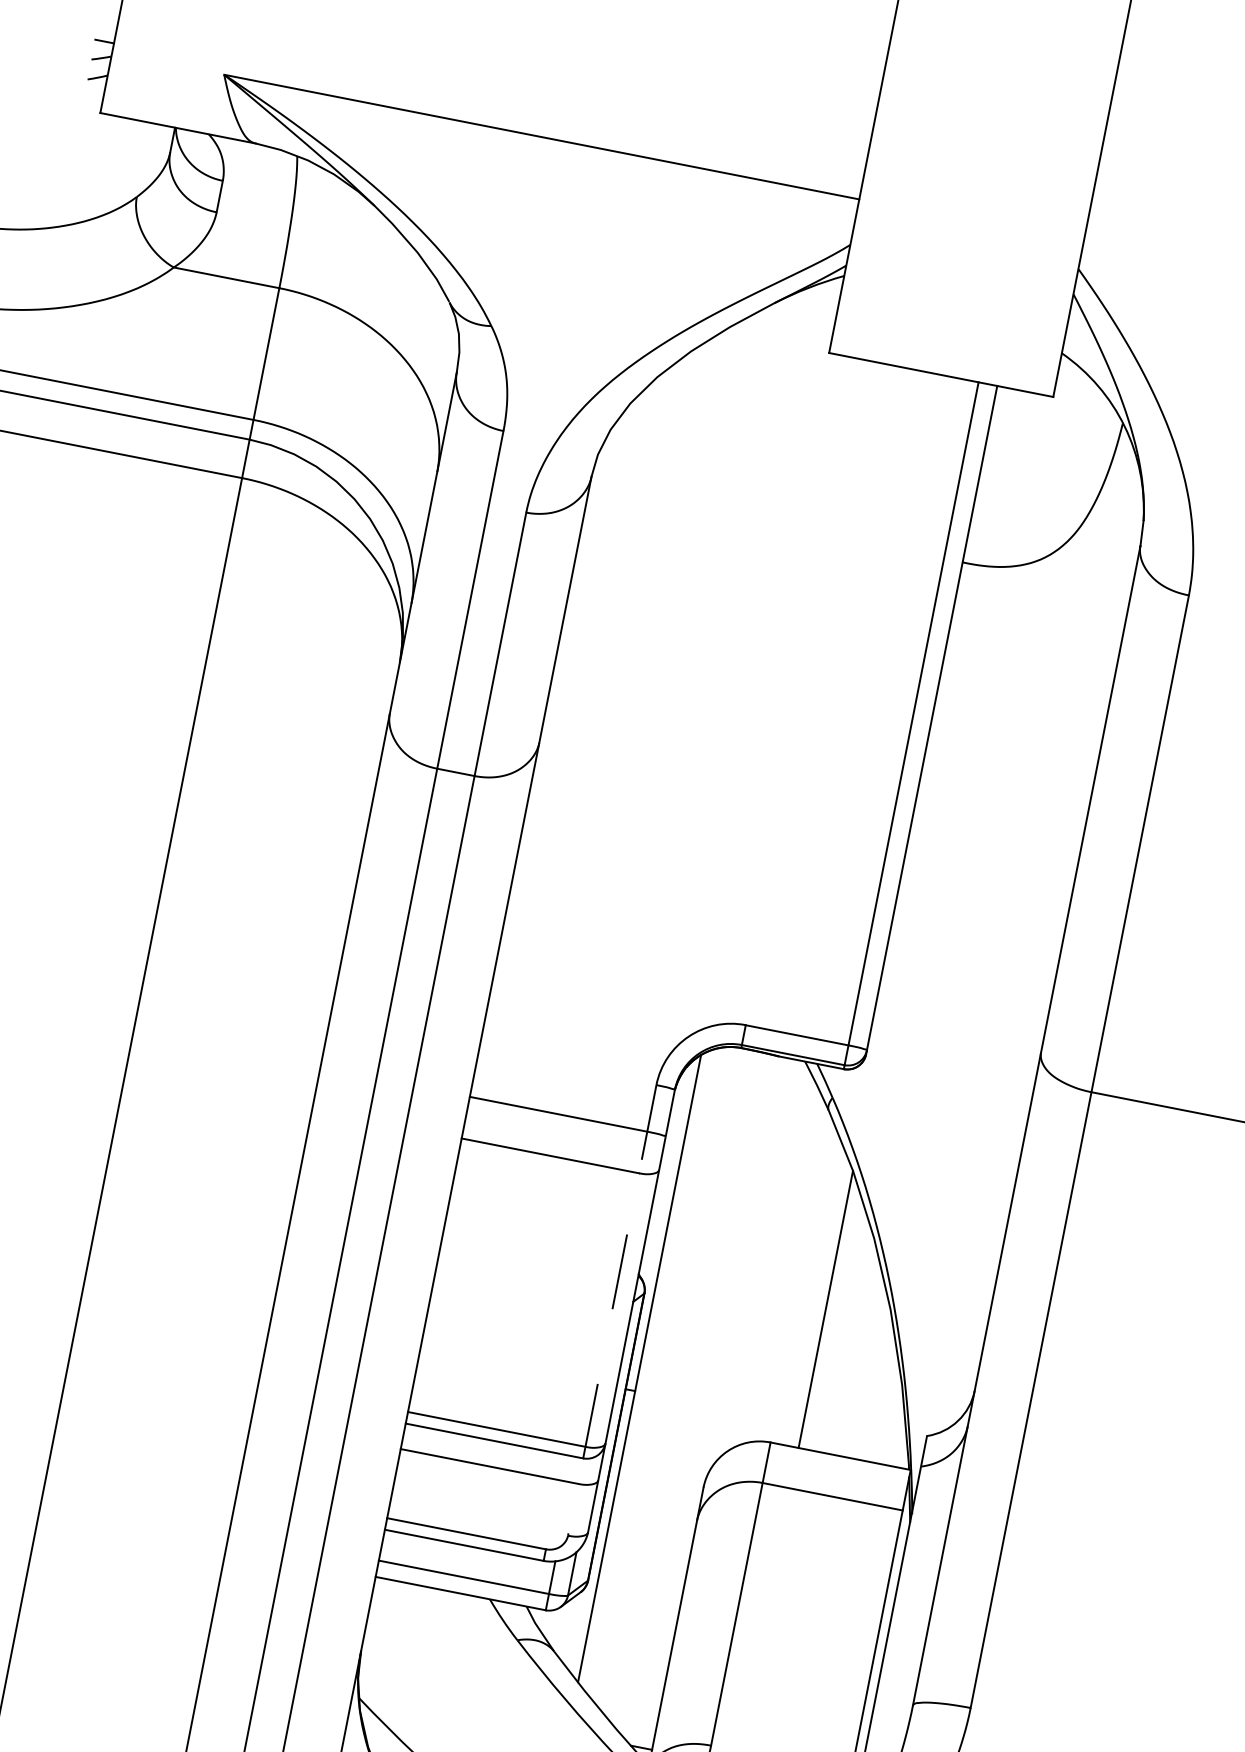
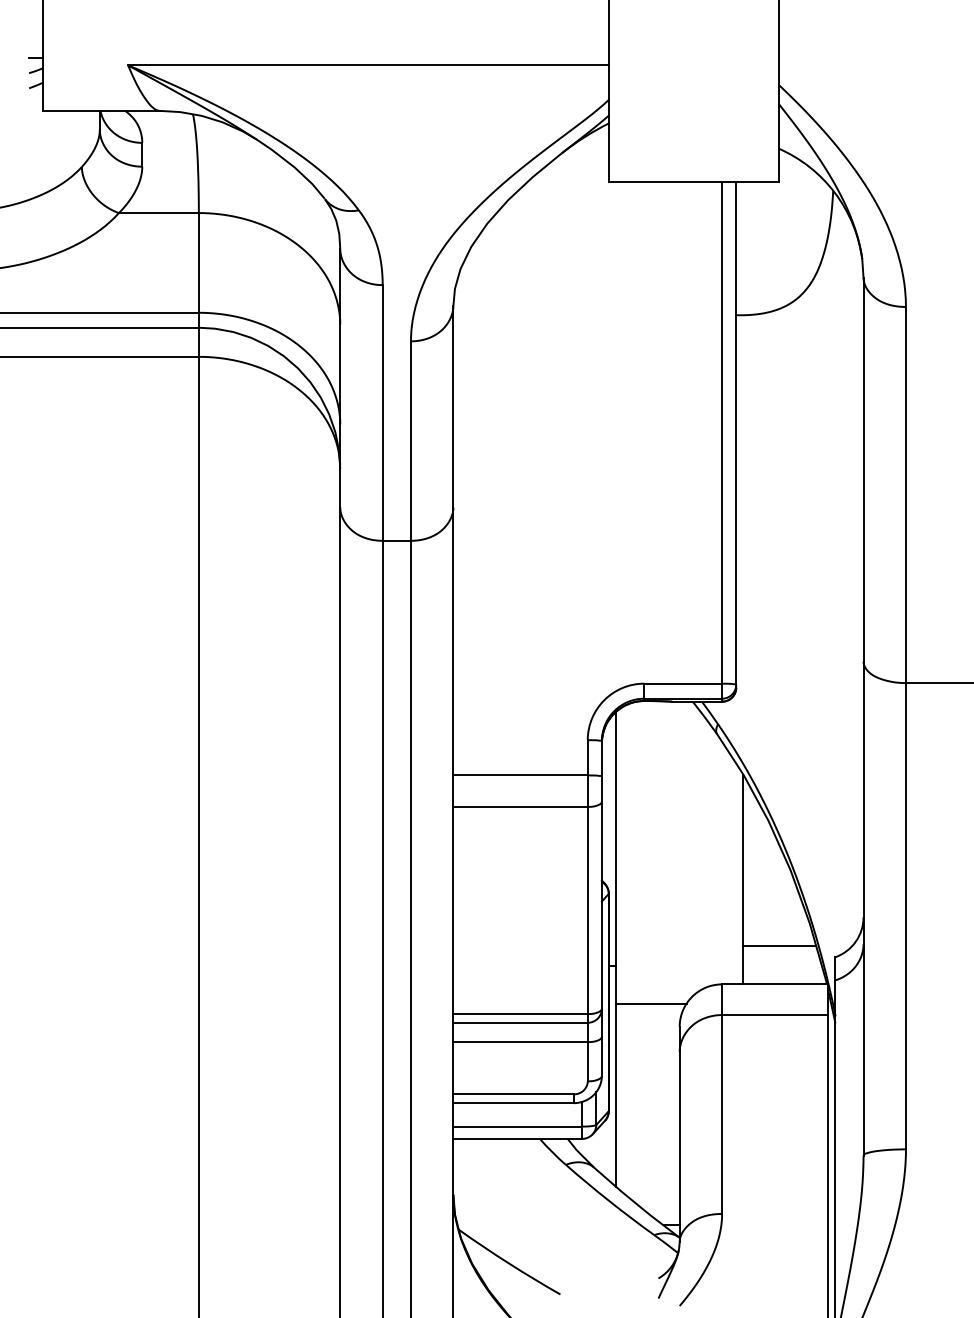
line: (611, 1310) -> (587, 910), dashed -> solid
line: (856, 1405) -> (779, 945), added
line: (672, 1449) -> (651, 1003), added

